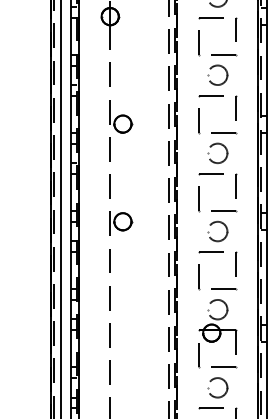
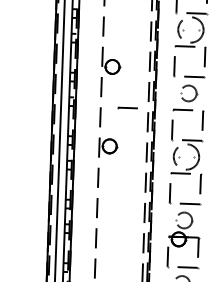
circle: (217, 75) -> (190, 30), size x1.6
line: (142, 174) -> (126, 108), added
circle: (217, 231) -> (186, 156), size x1.6

